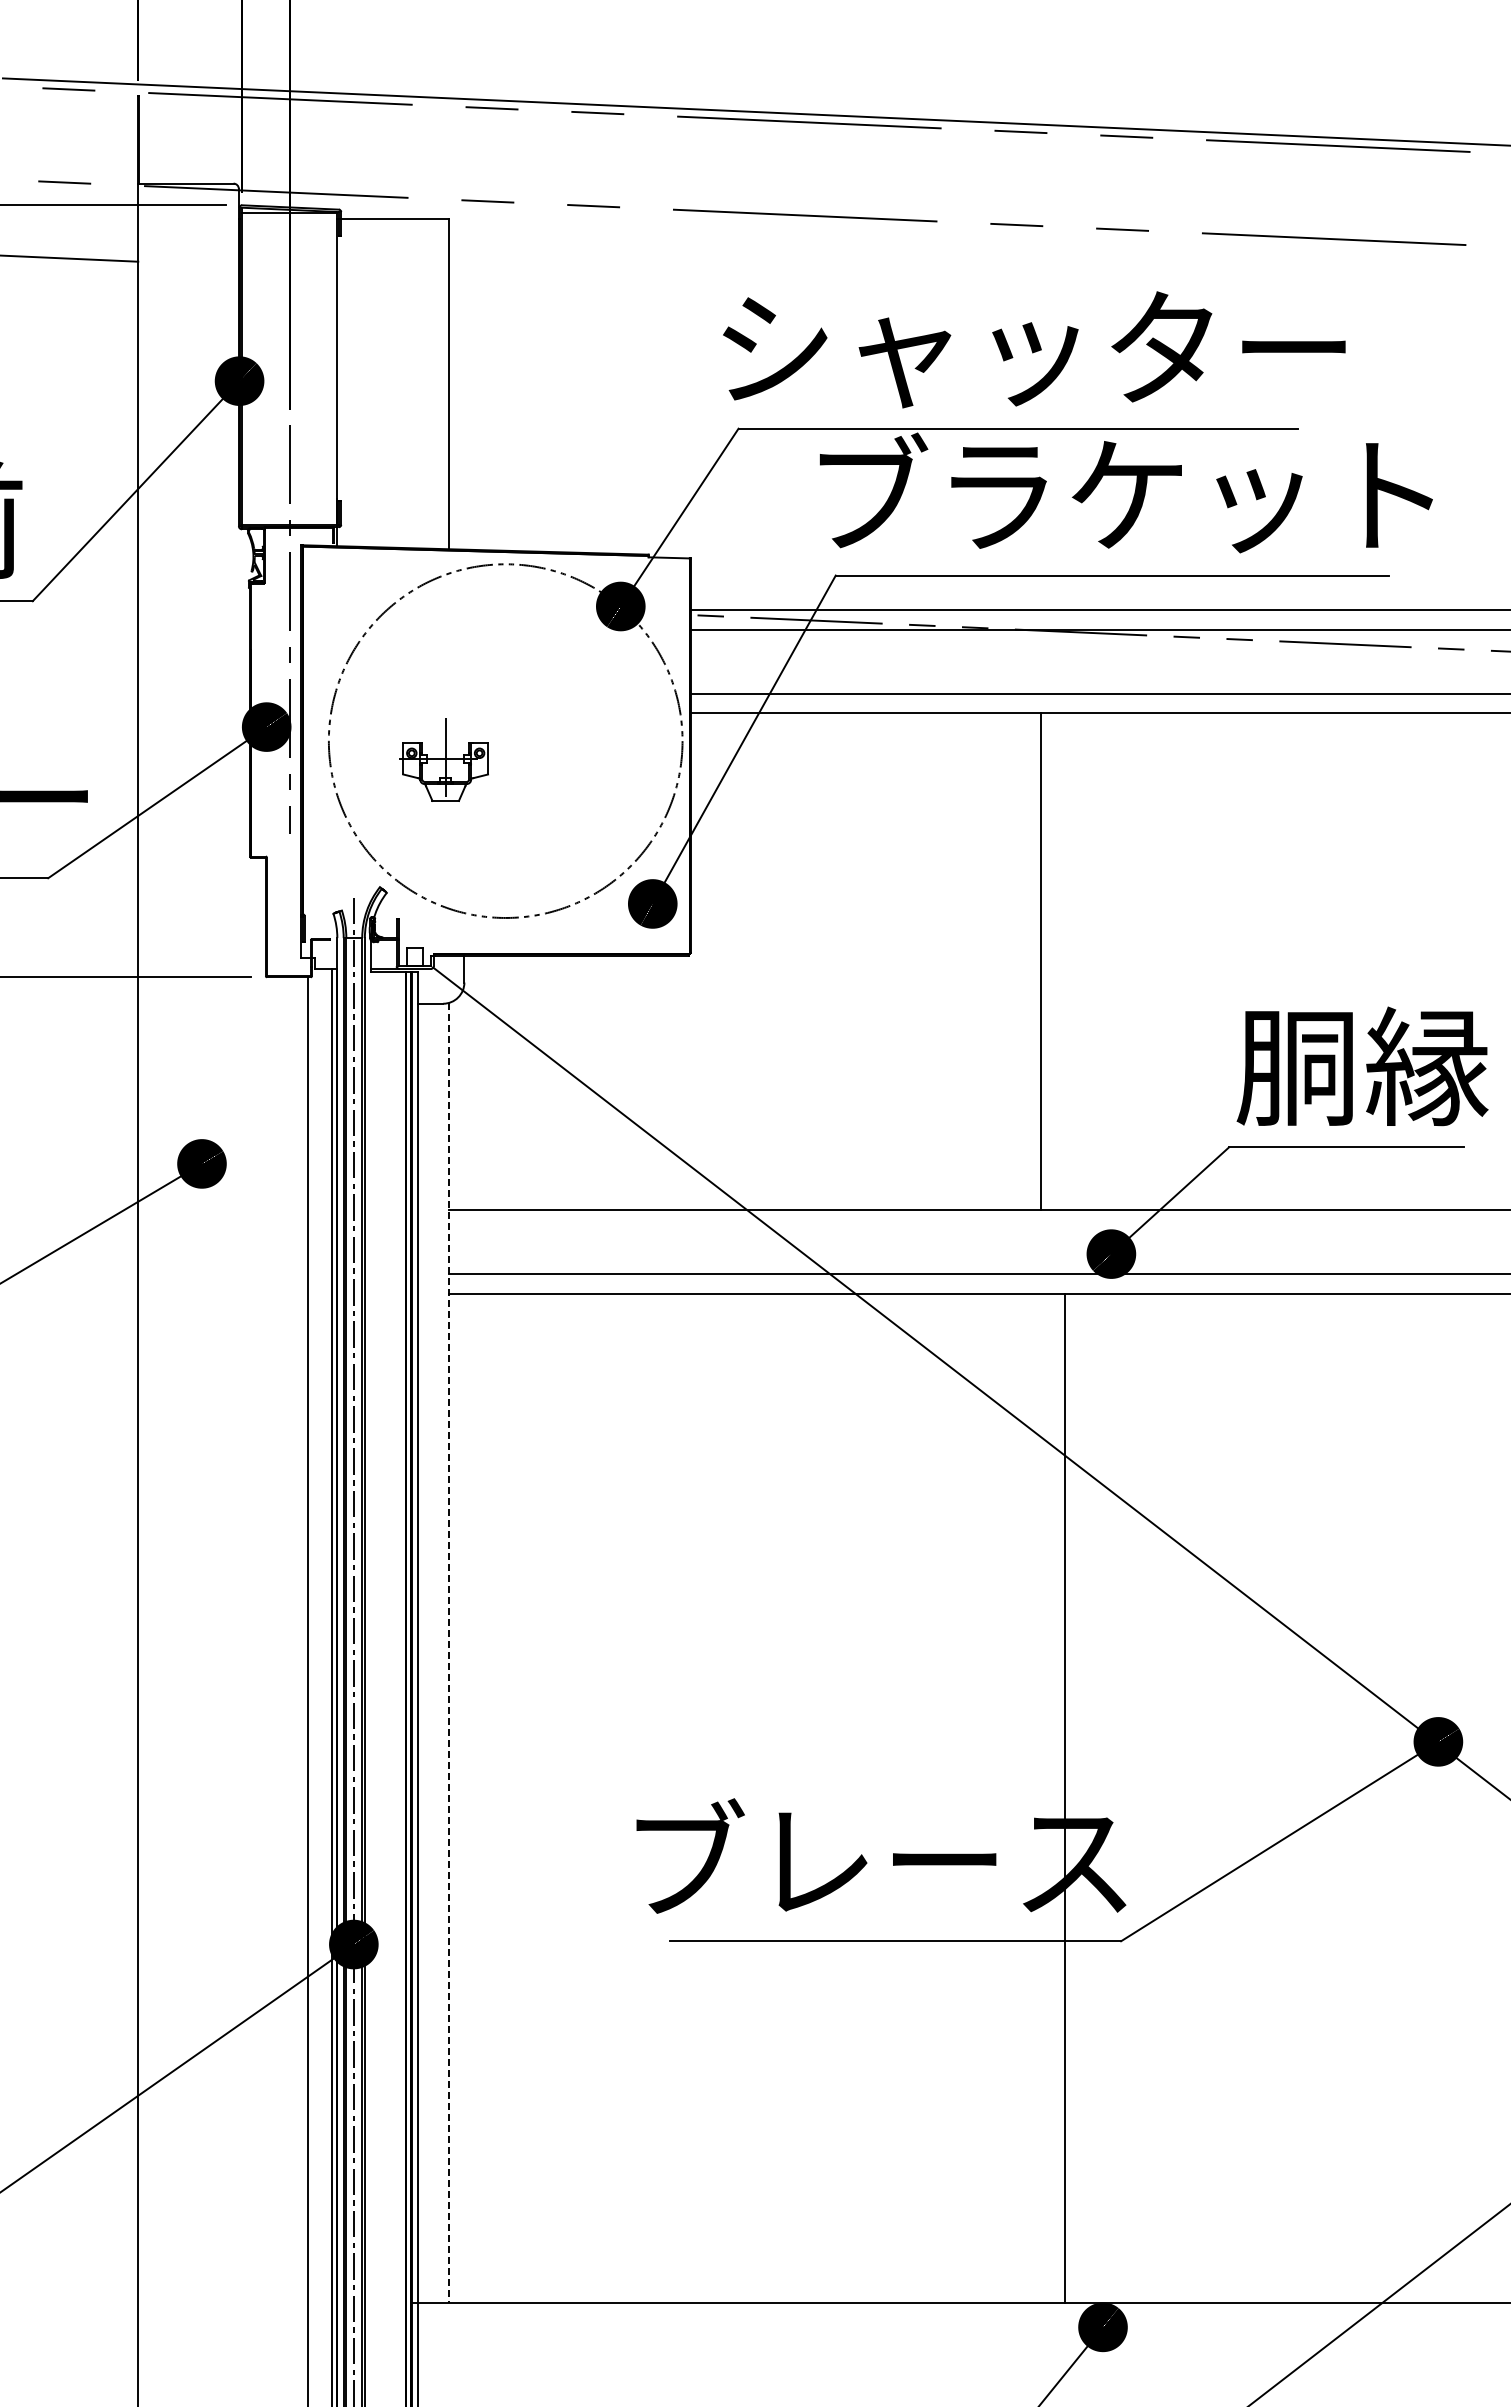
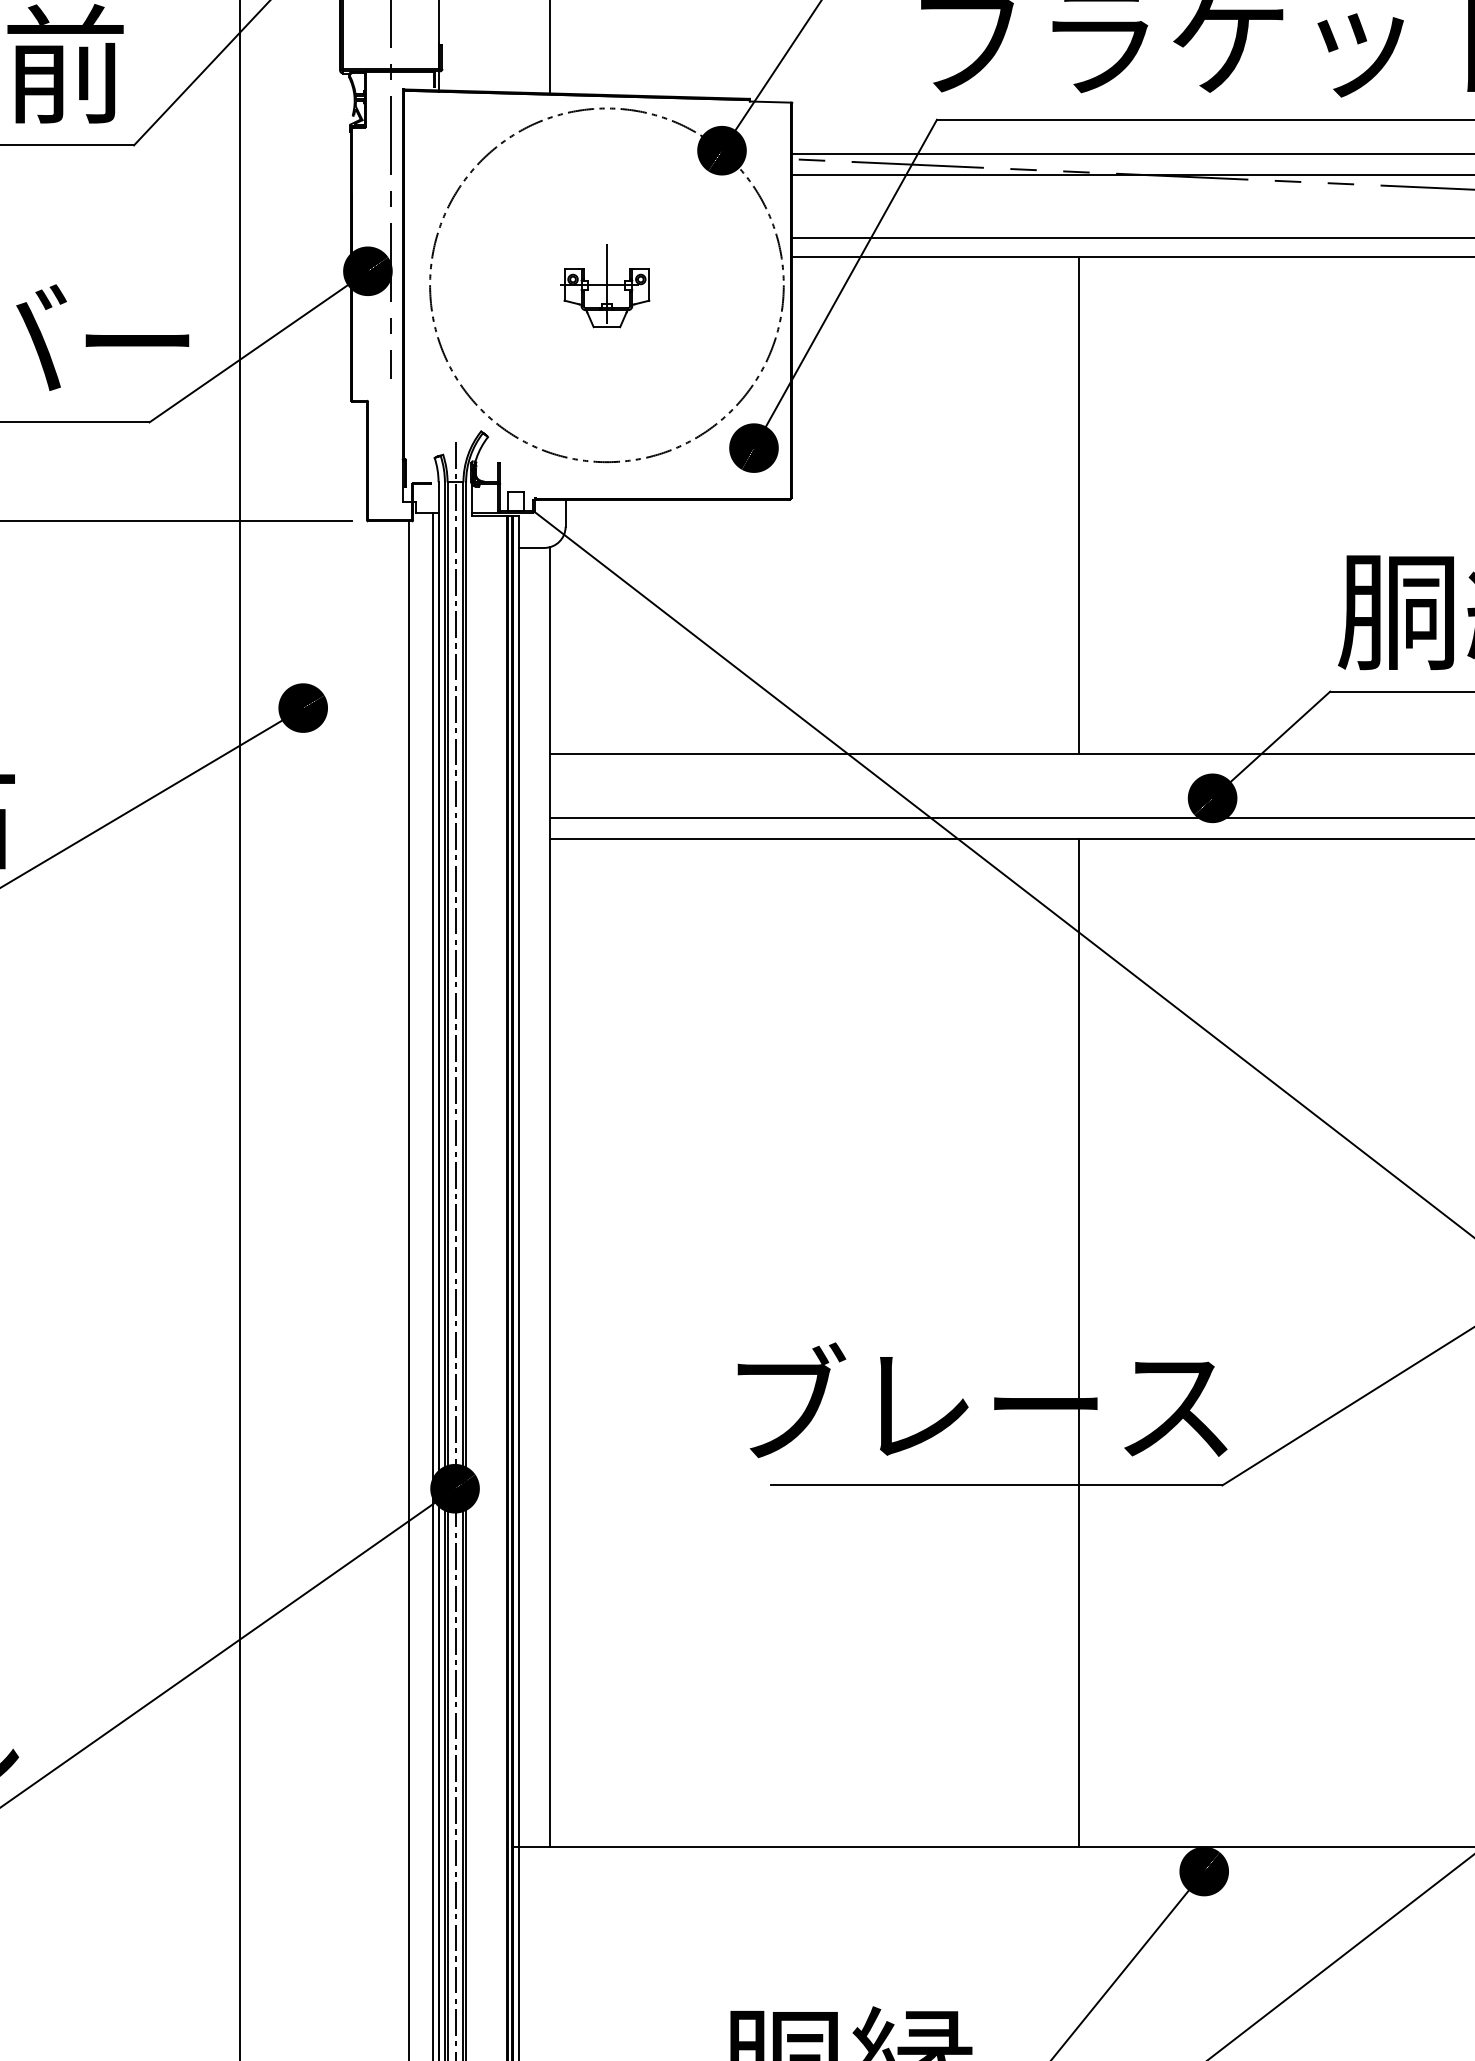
part: (443, 759) -> (604, 285), moved
line: (1040, 961) -> (1078, 505), moved
line: (448, 1653) -> (549, 1197), dashed -> solid
line: (1064, 1798) -> (1078, 1342), moved

